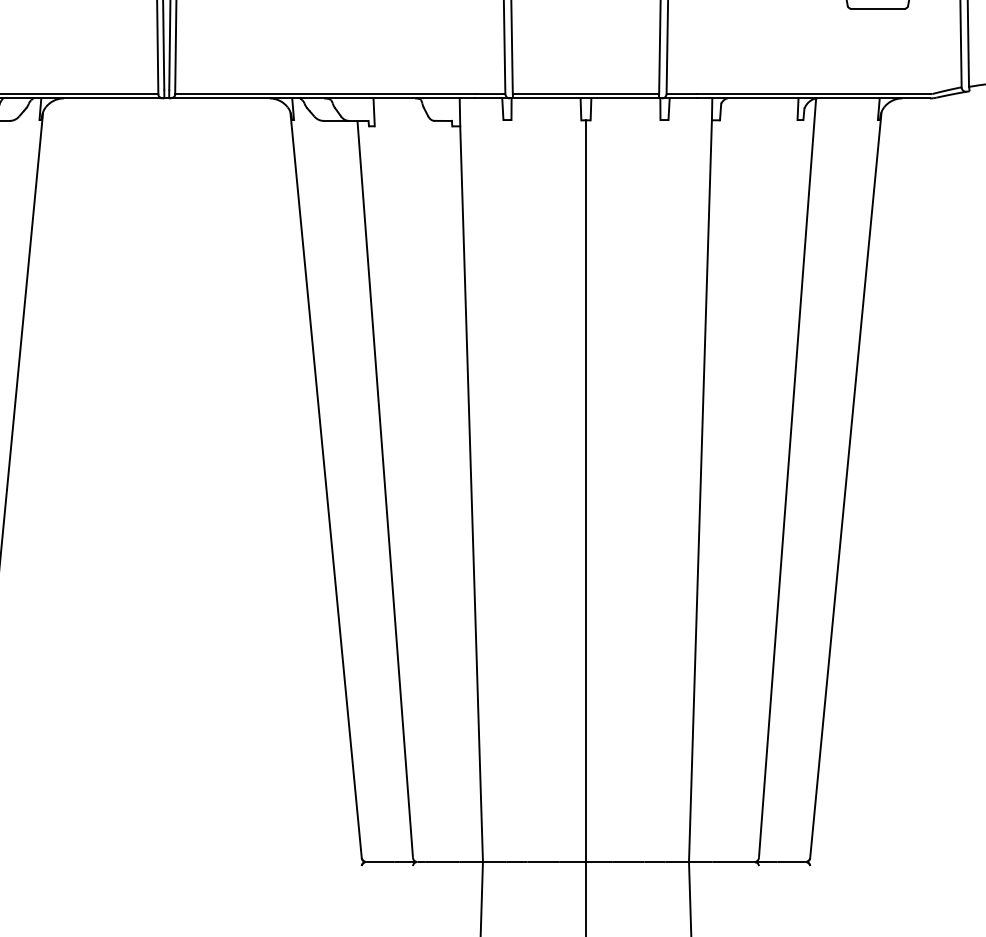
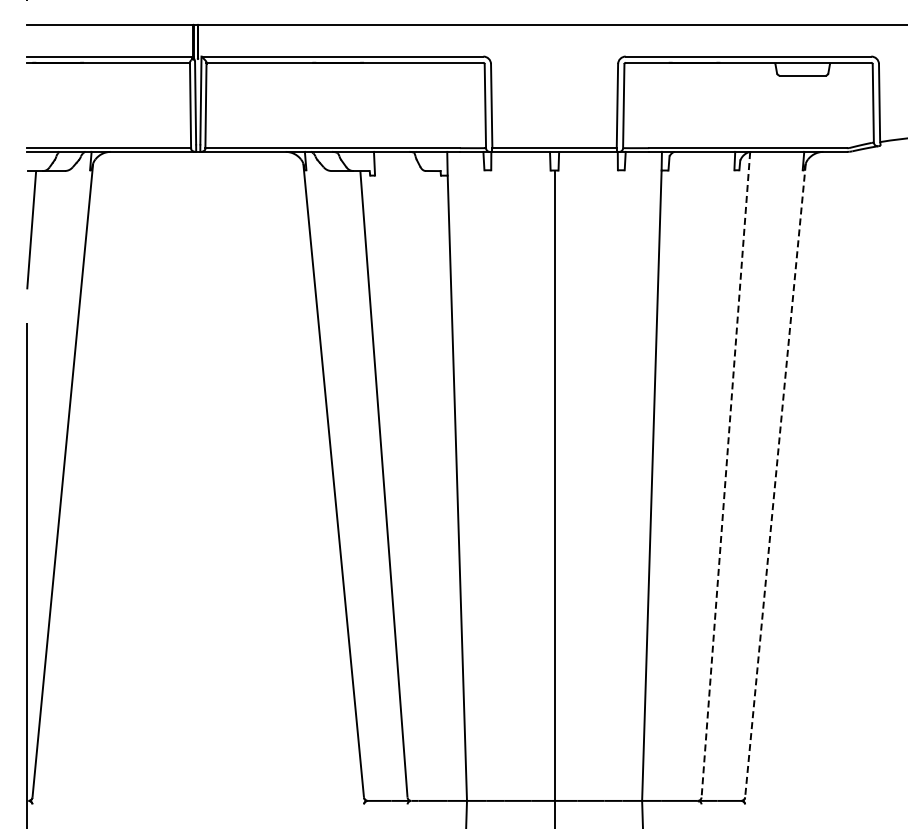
line: (787, 477) -> (725, 474), solid -> dashed
line: (845, 485) -> (775, 480), solid -> dashed

